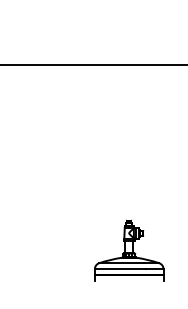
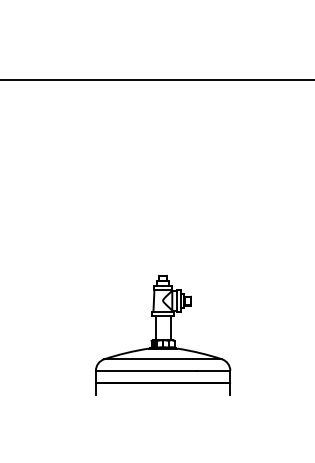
part: (129, 251) -> (163, 335), size x1.43

